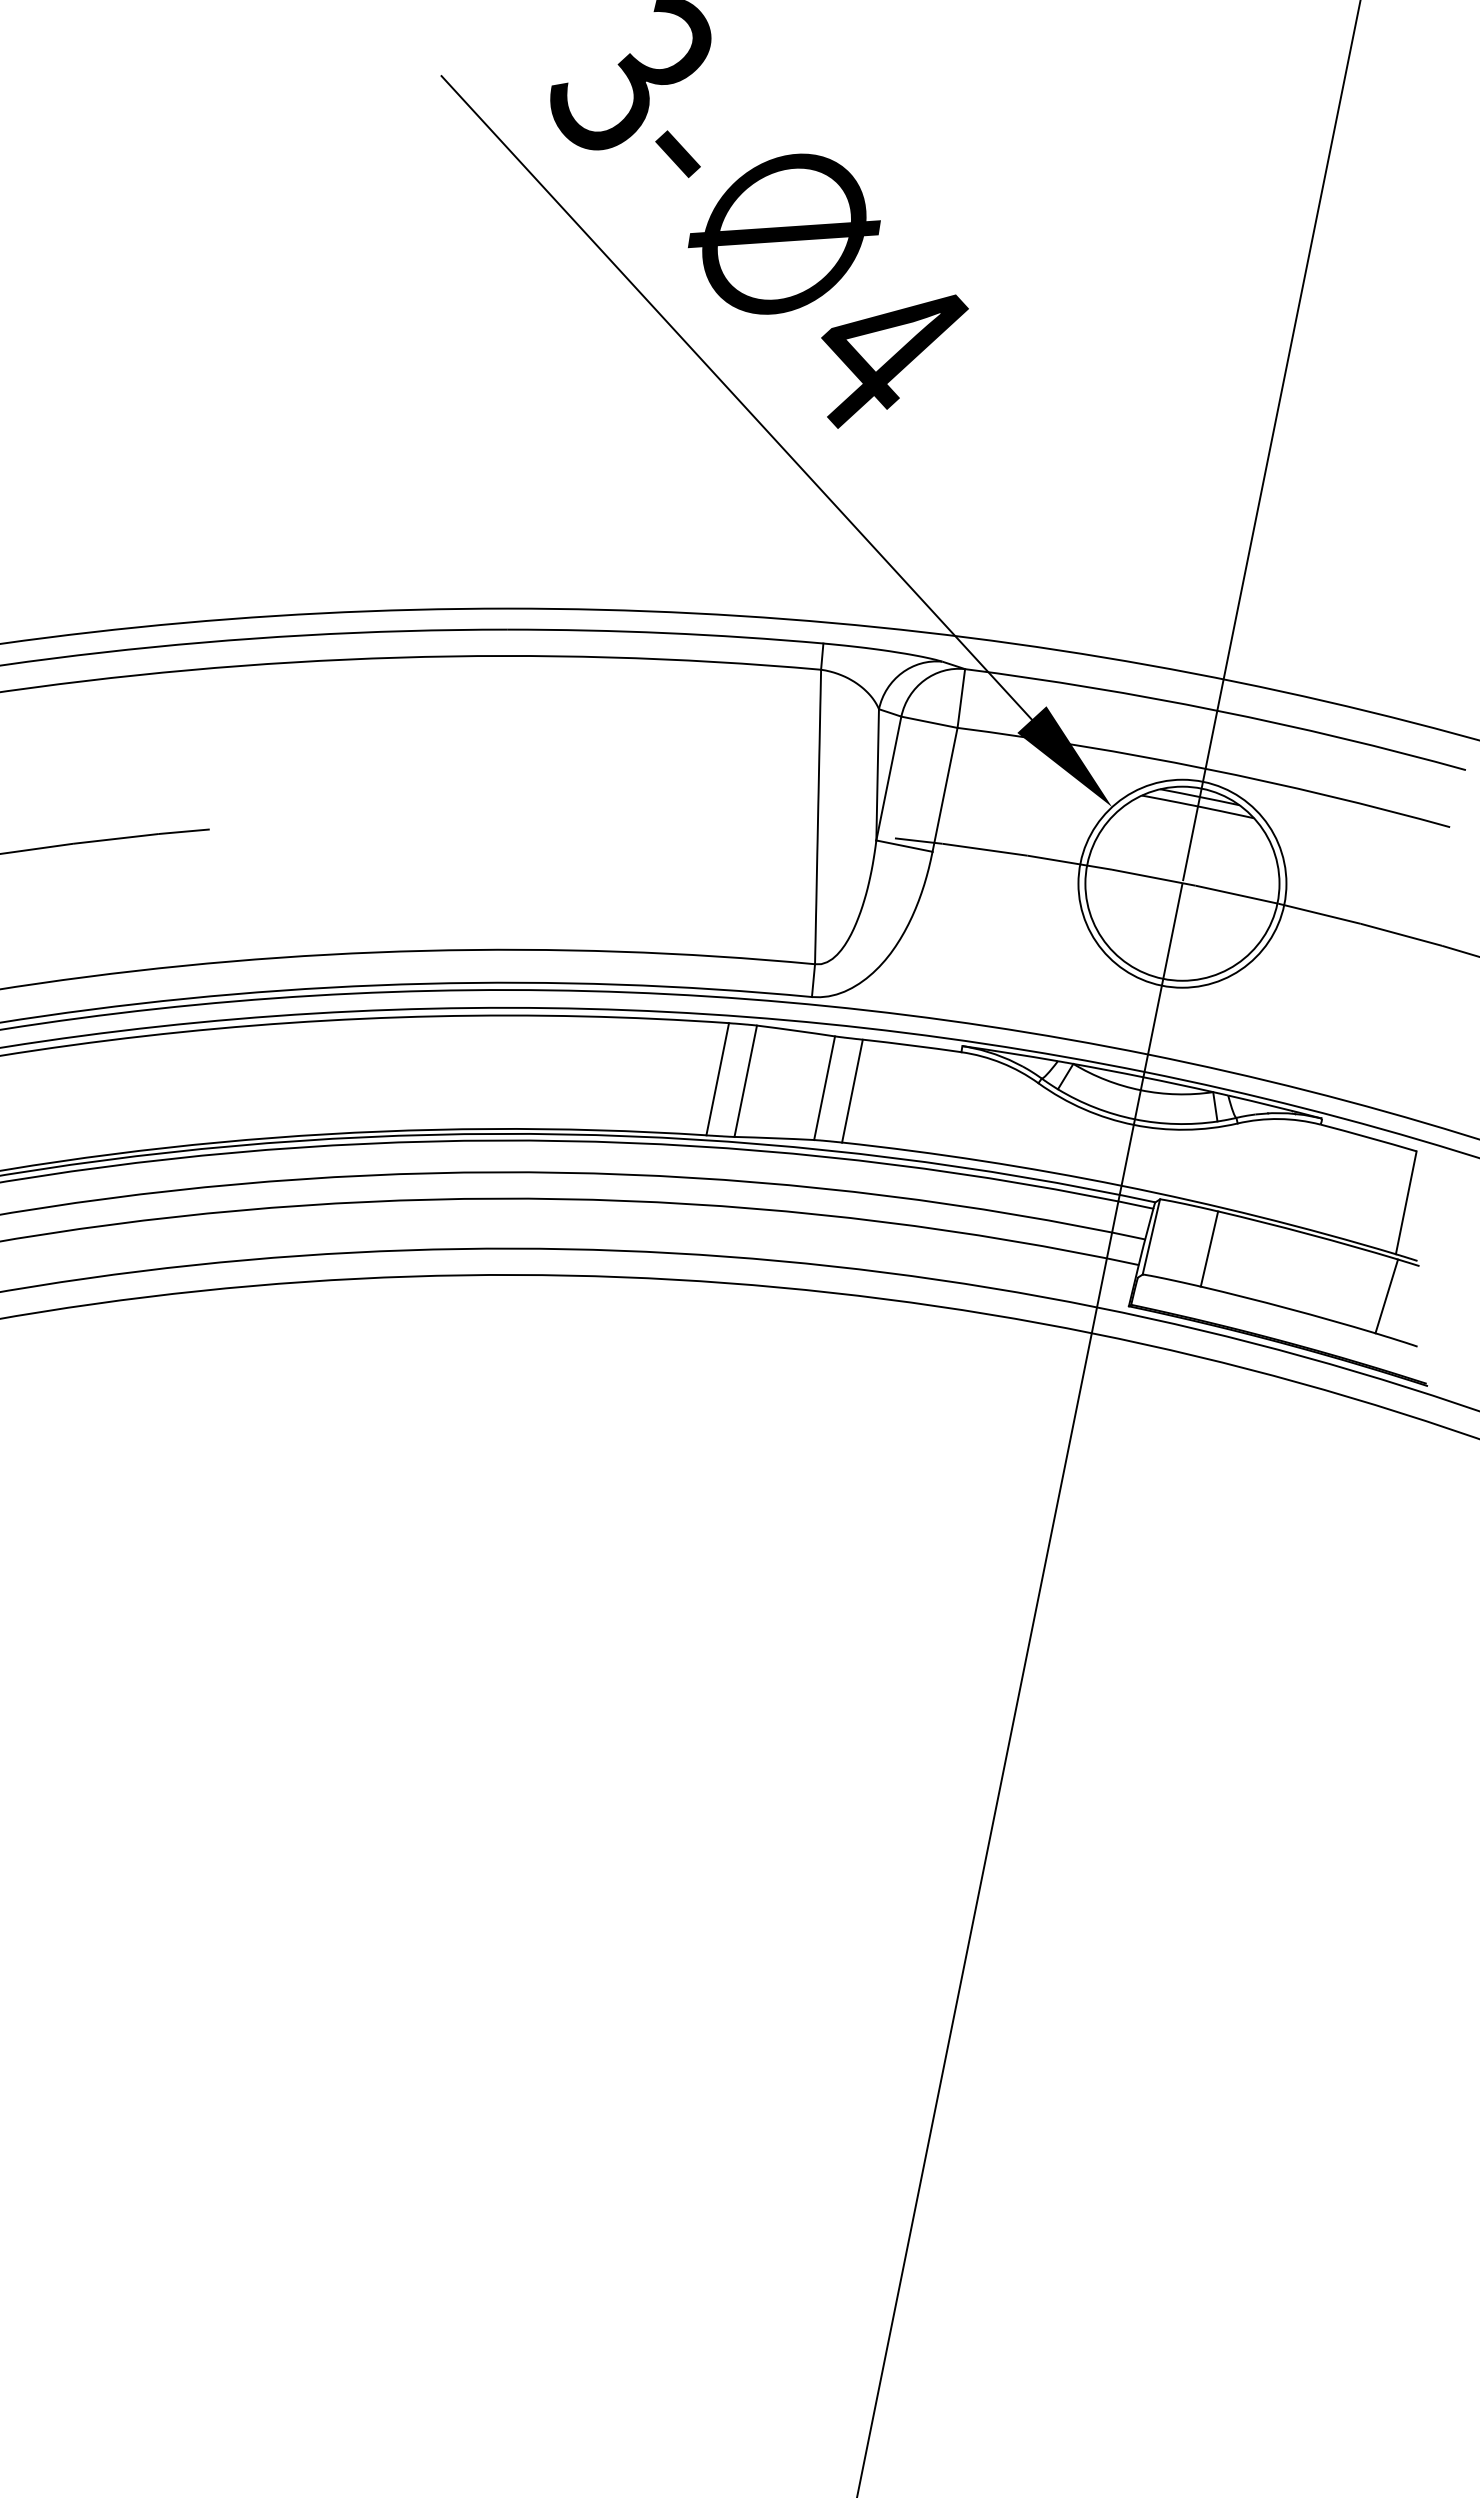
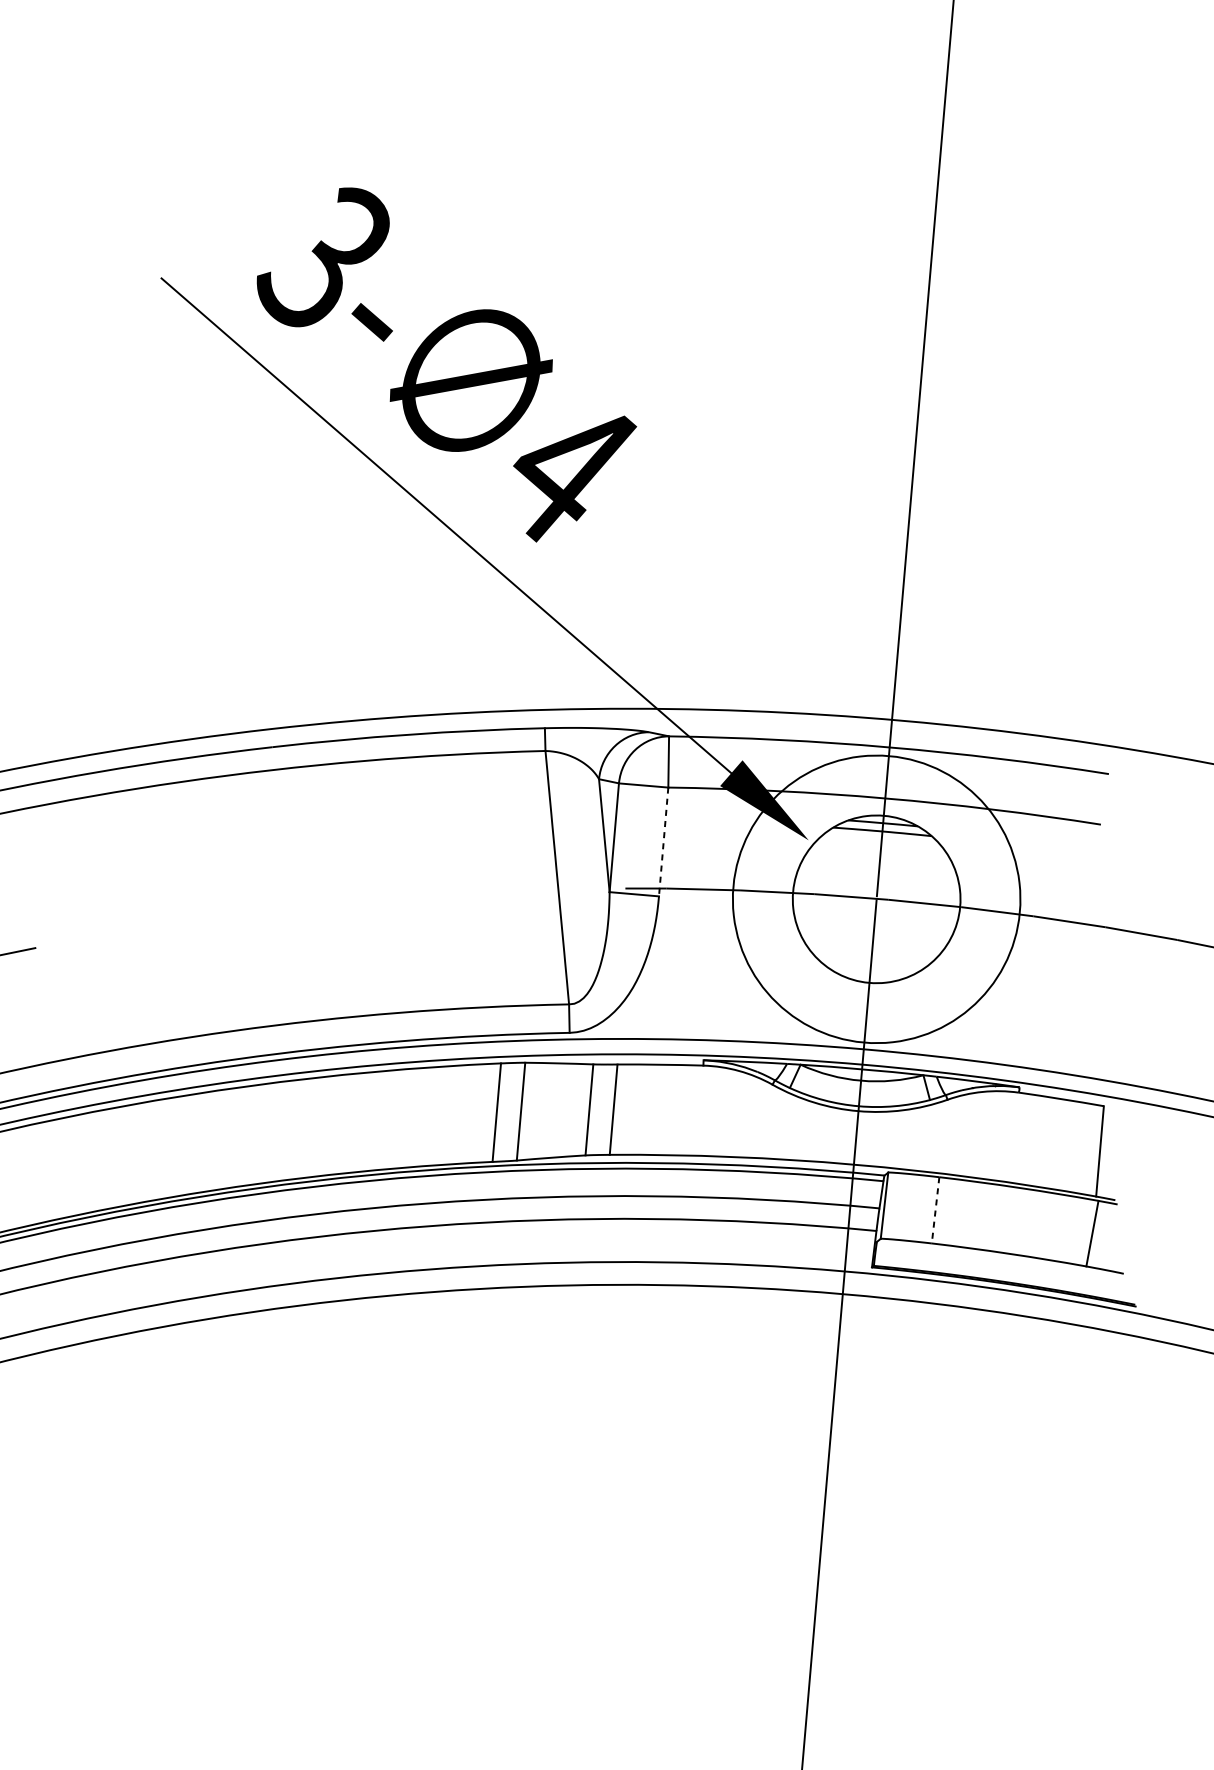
line: (944, 790) -> (663, 842), solid -> dashed
circle: (1182, 883) -> (876, 899), size x1.6
line: (1209, 1249) -> (935, 1210), solid -> dashed

